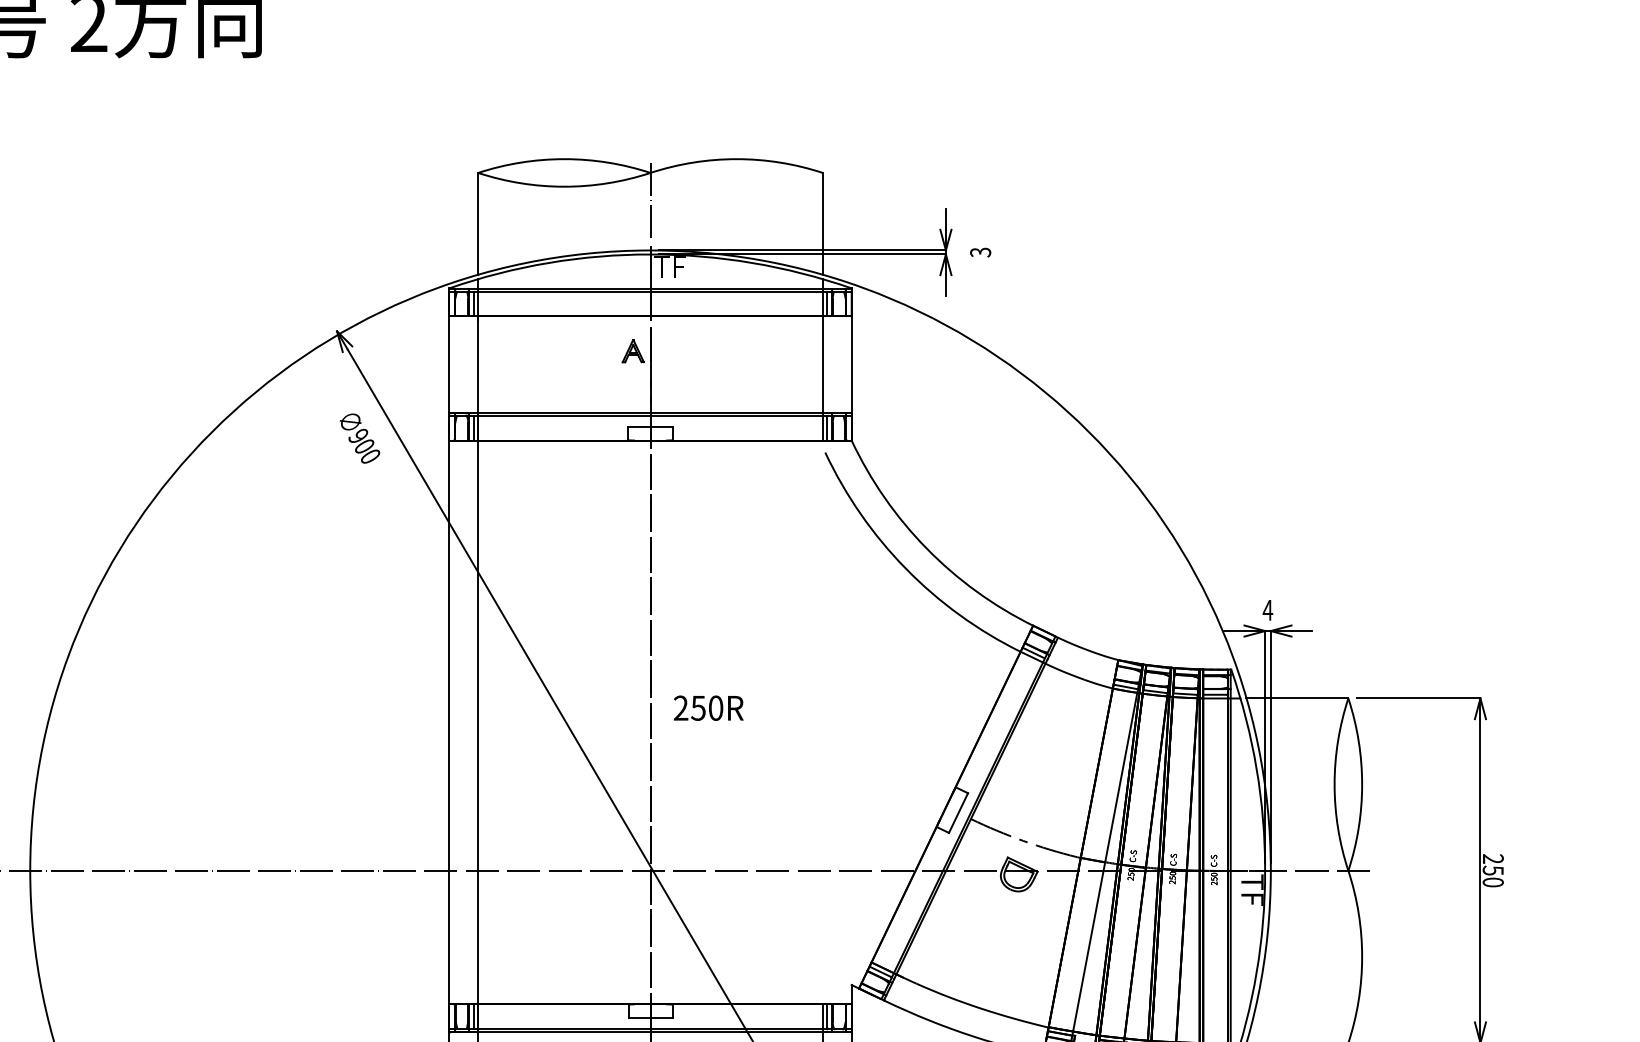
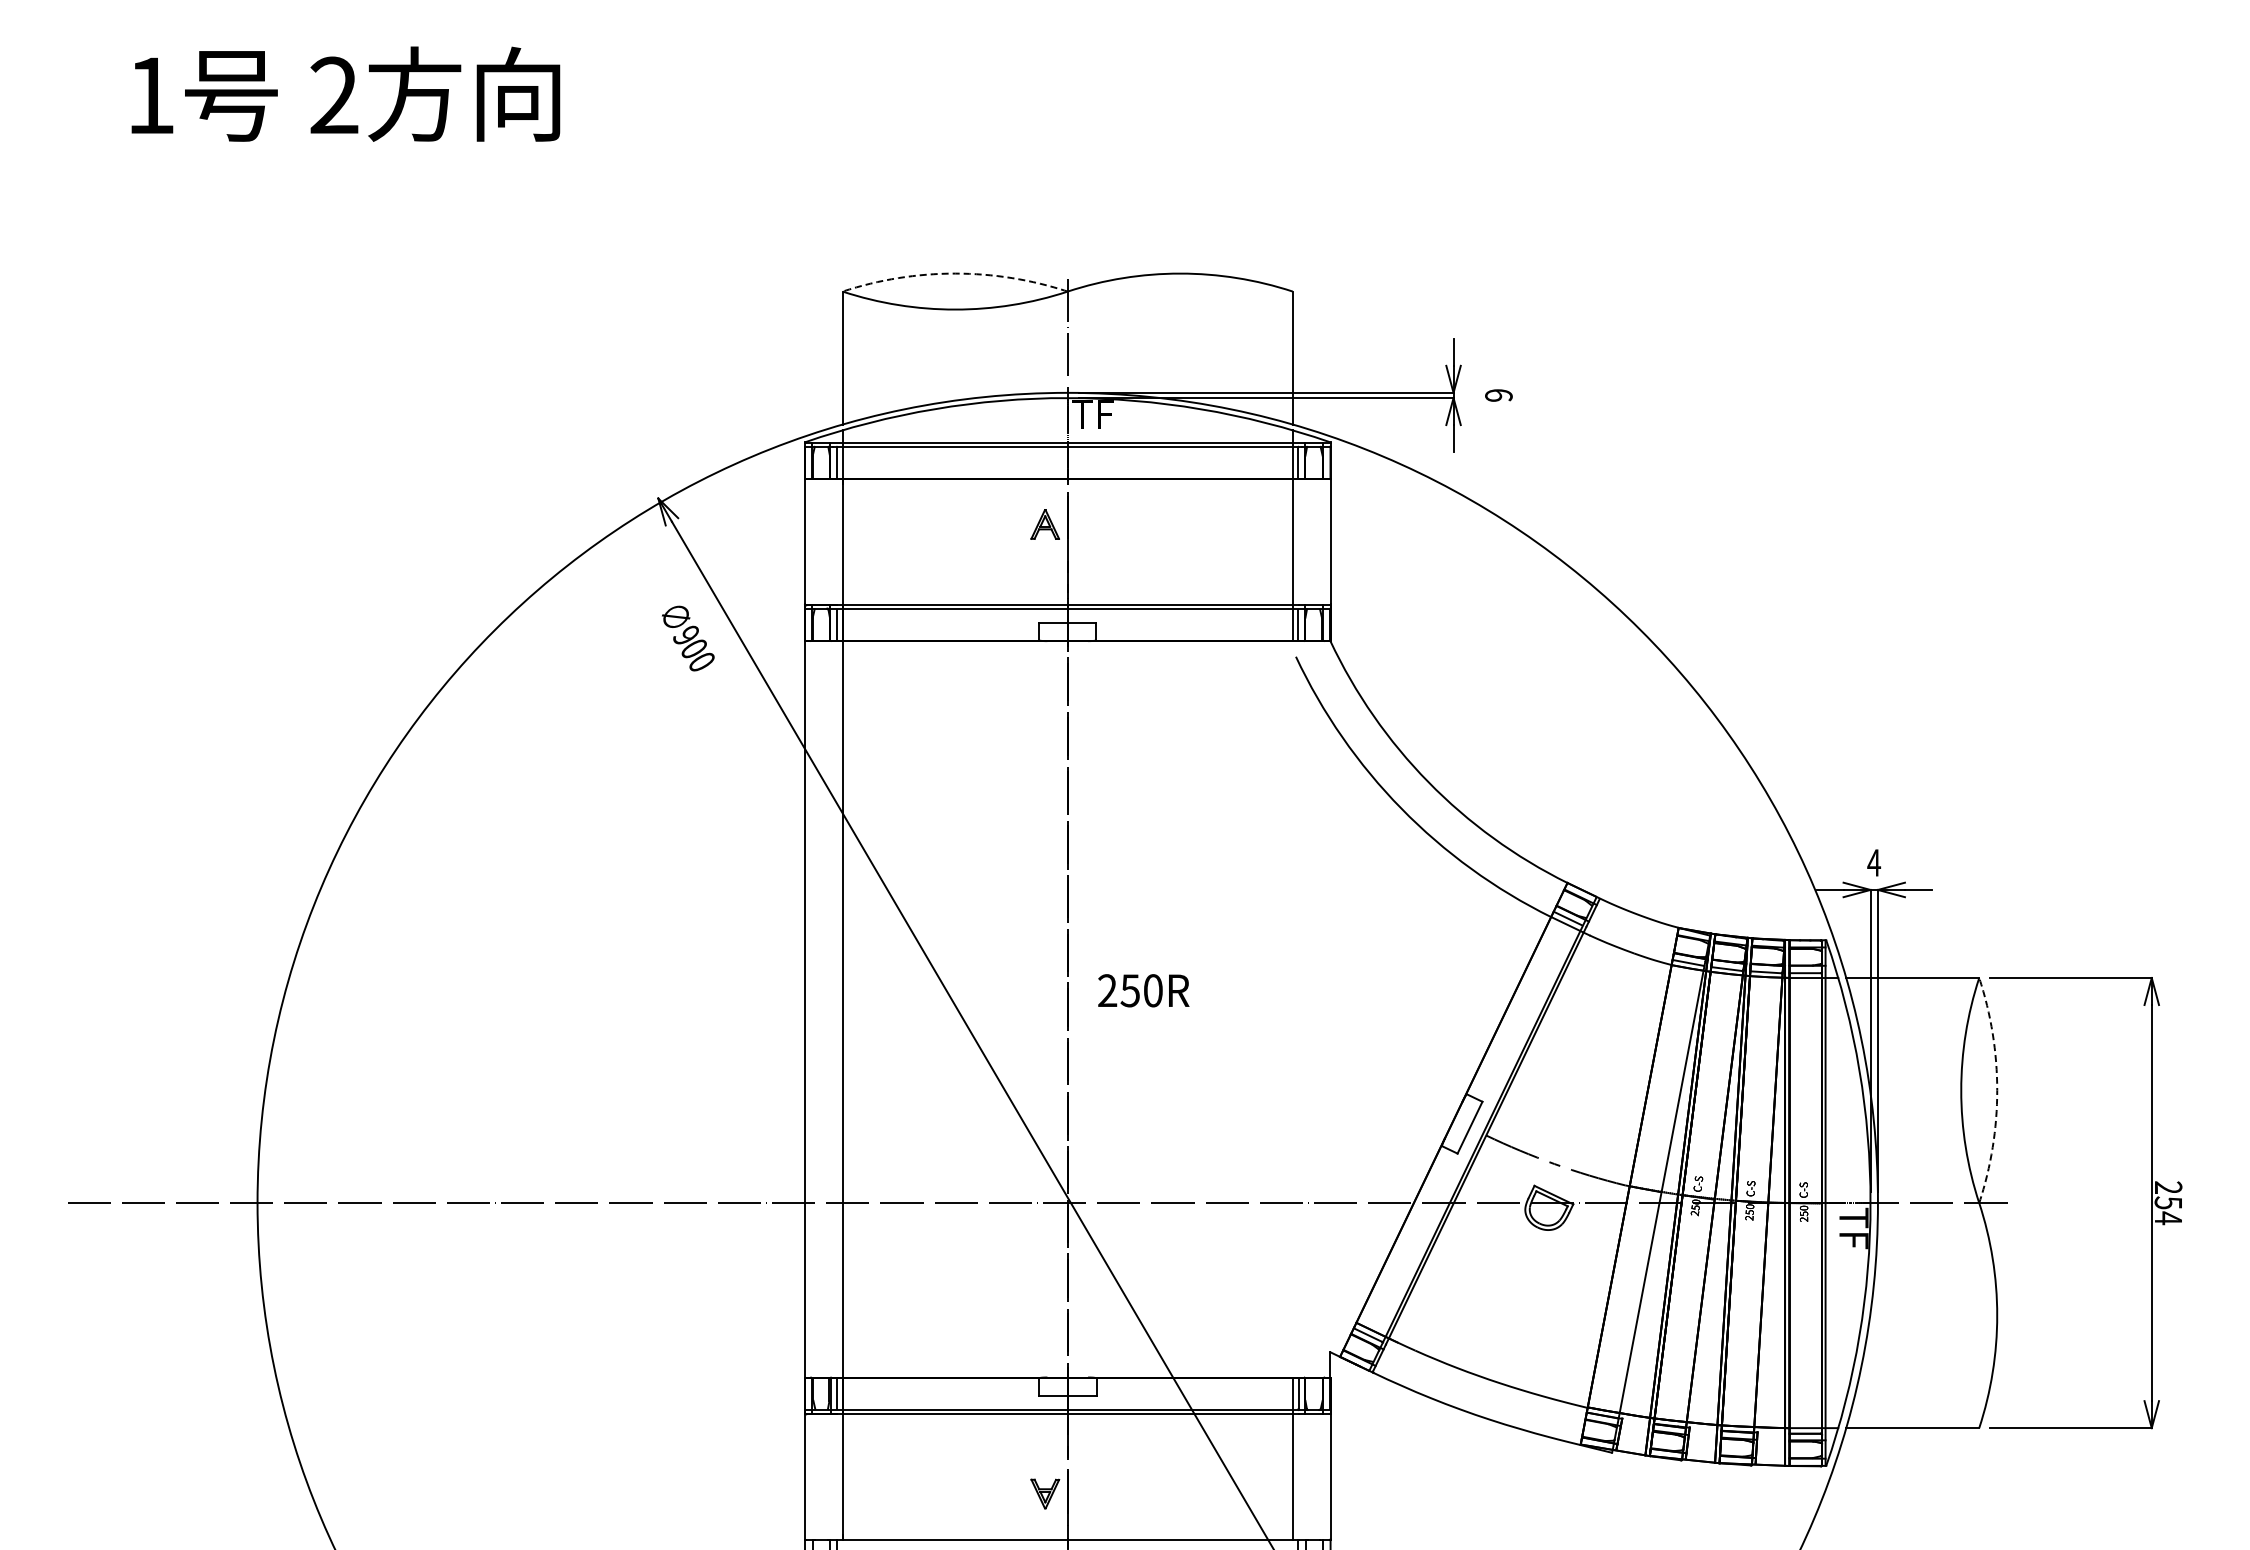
arc: (564, 159) -> (955, 273), solid -> dashed
text: (980, 252) -> (1498, 395), 3 -> 9
arc: (1362, 784) -> (1997, 1090), solid -> dashed
text: (1493, 882) -> (2168, 1218), 250 -> 254

